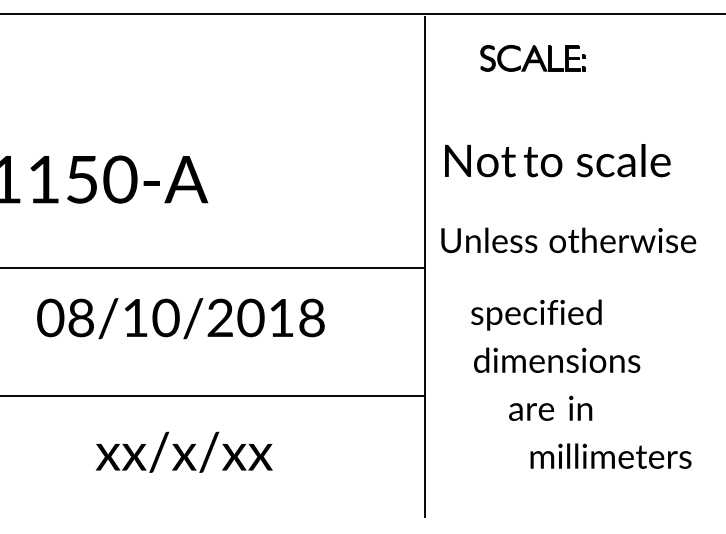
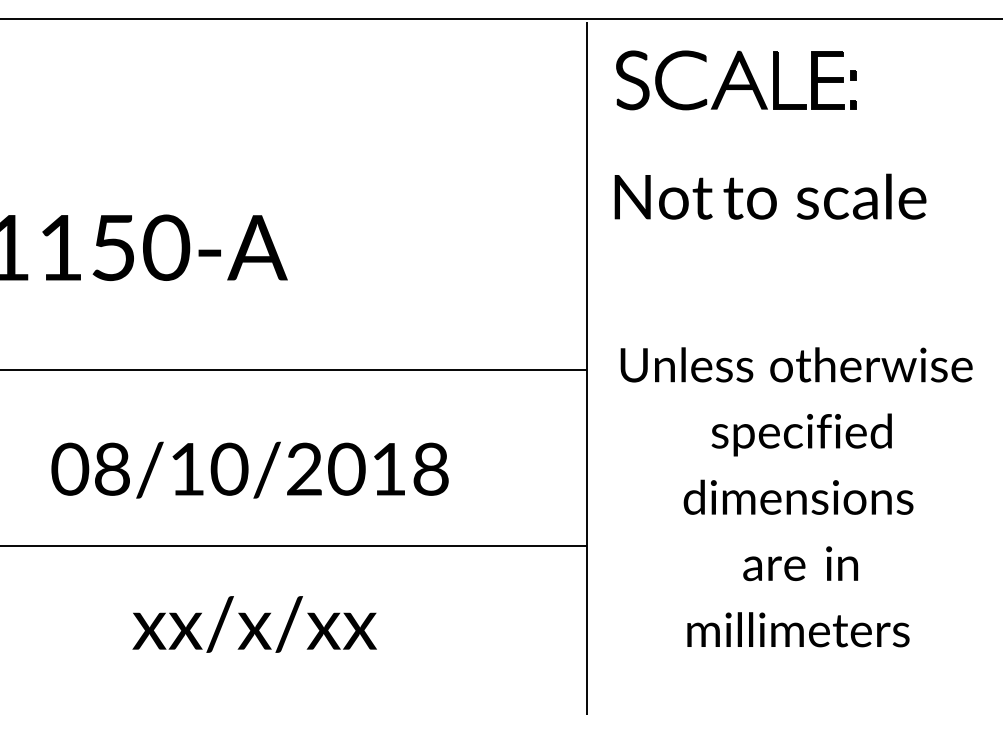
part: (532, 58) -> (735, 80), size x1.67
text: (557, 160) -> (770, 196), moved
text: (568, 240) -> (796, 365), moved
text: (536, 314) -> (801, 434), moved
text: (180, 318) -> (249, 470), moved
text: (557, 359) -> (799, 496), moved
text: (550, 407) -> (800, 562), moved
text: (610, 455) -> (797, 628), moved

